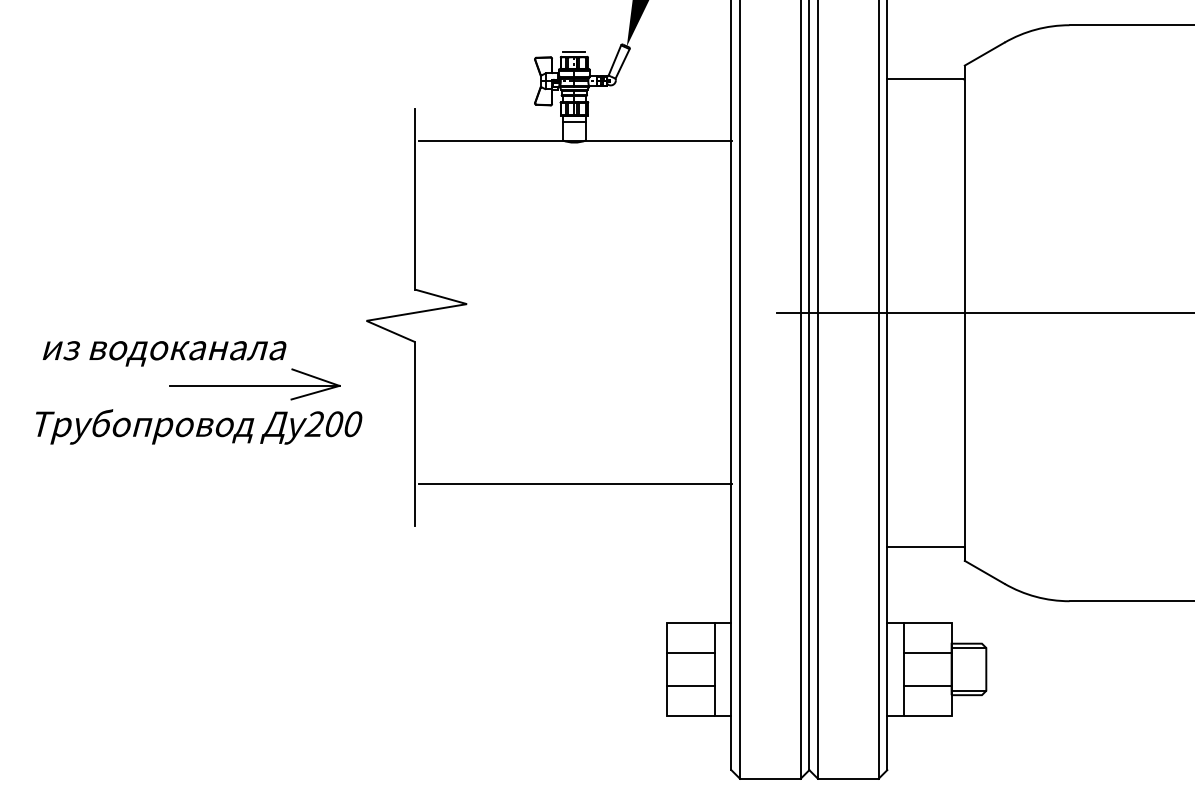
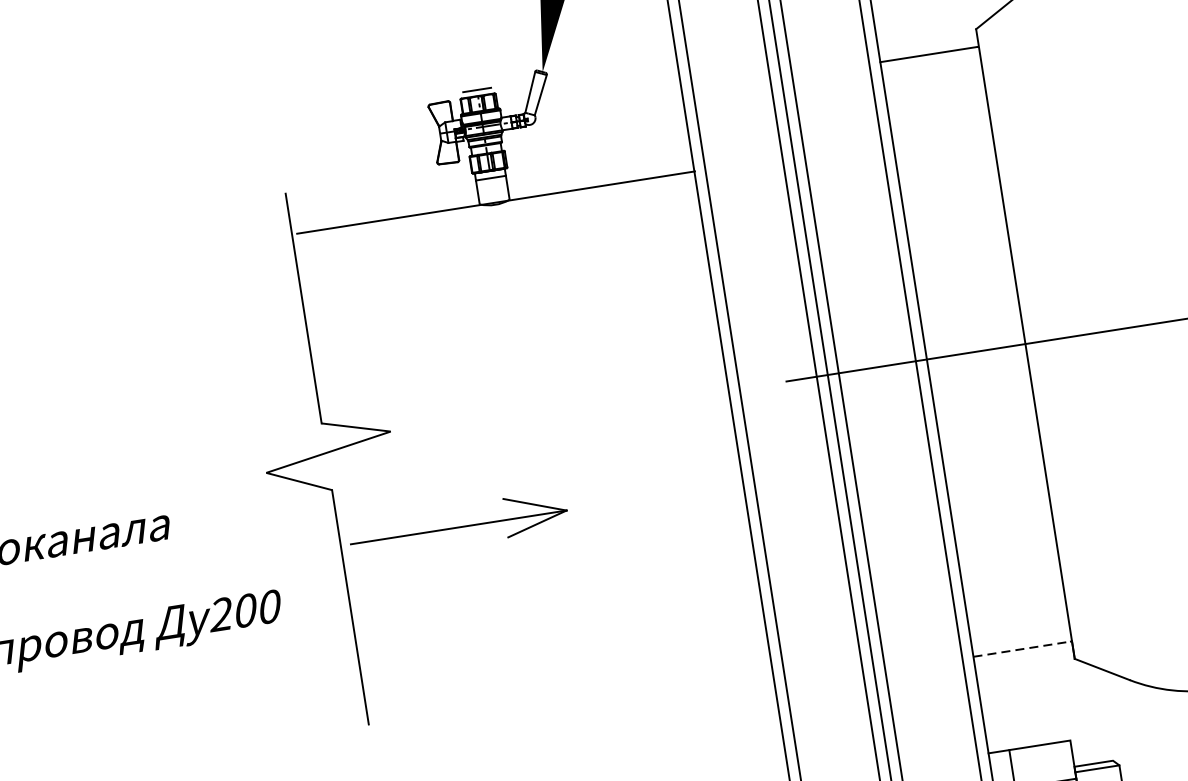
part: (254, 384) -> (458, 525), moved
line: (574, 483) -> (563, 638), removed
line: (925, 547) -> (1022, 649), solid -> dashed

